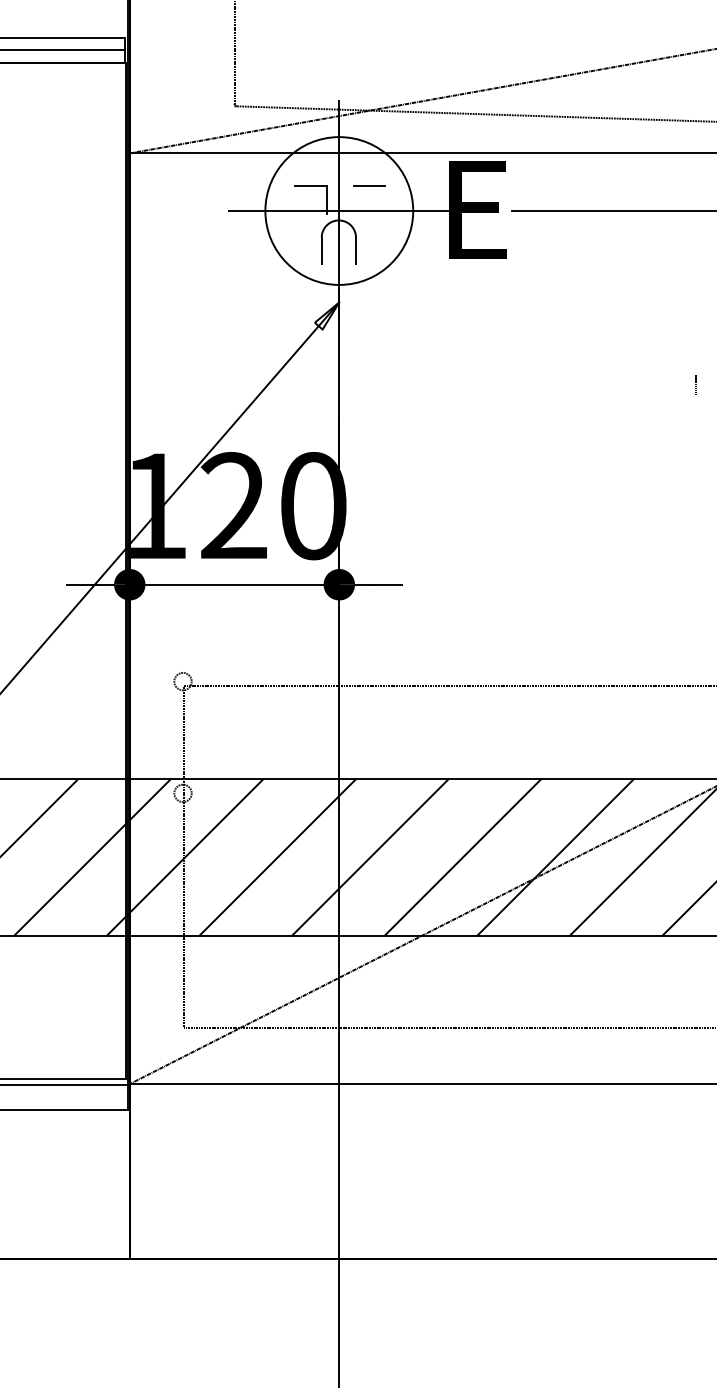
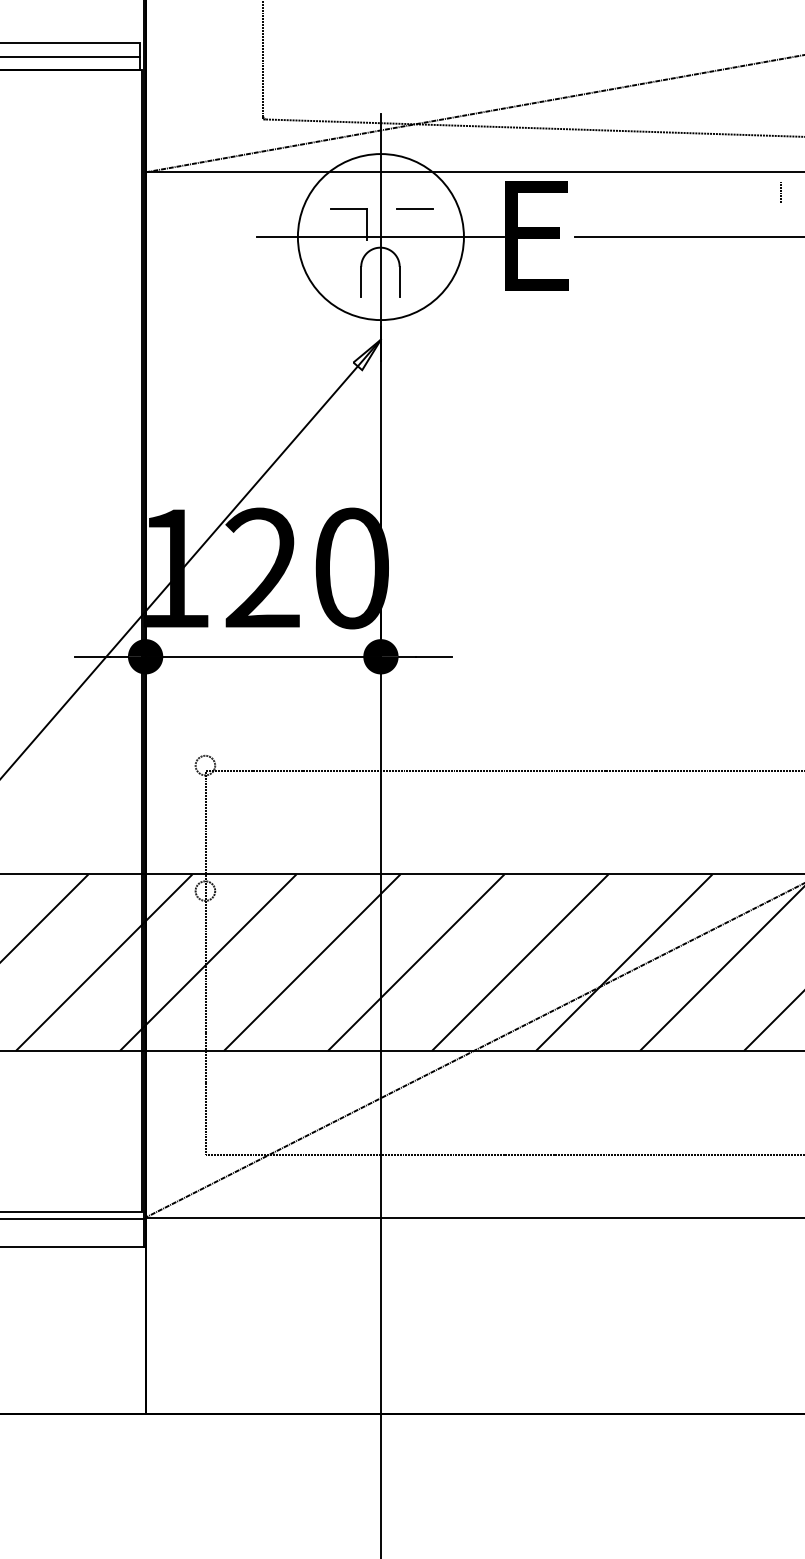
line: (695, 384) -> (780, 192), moved

